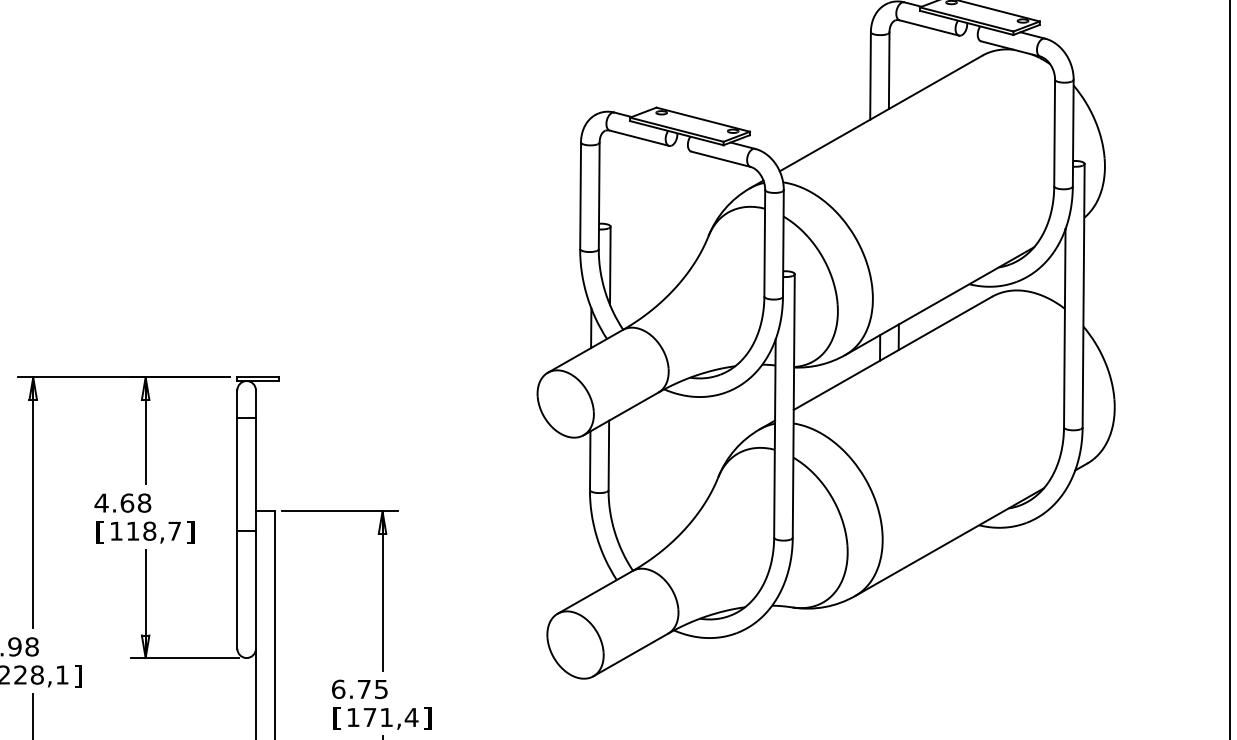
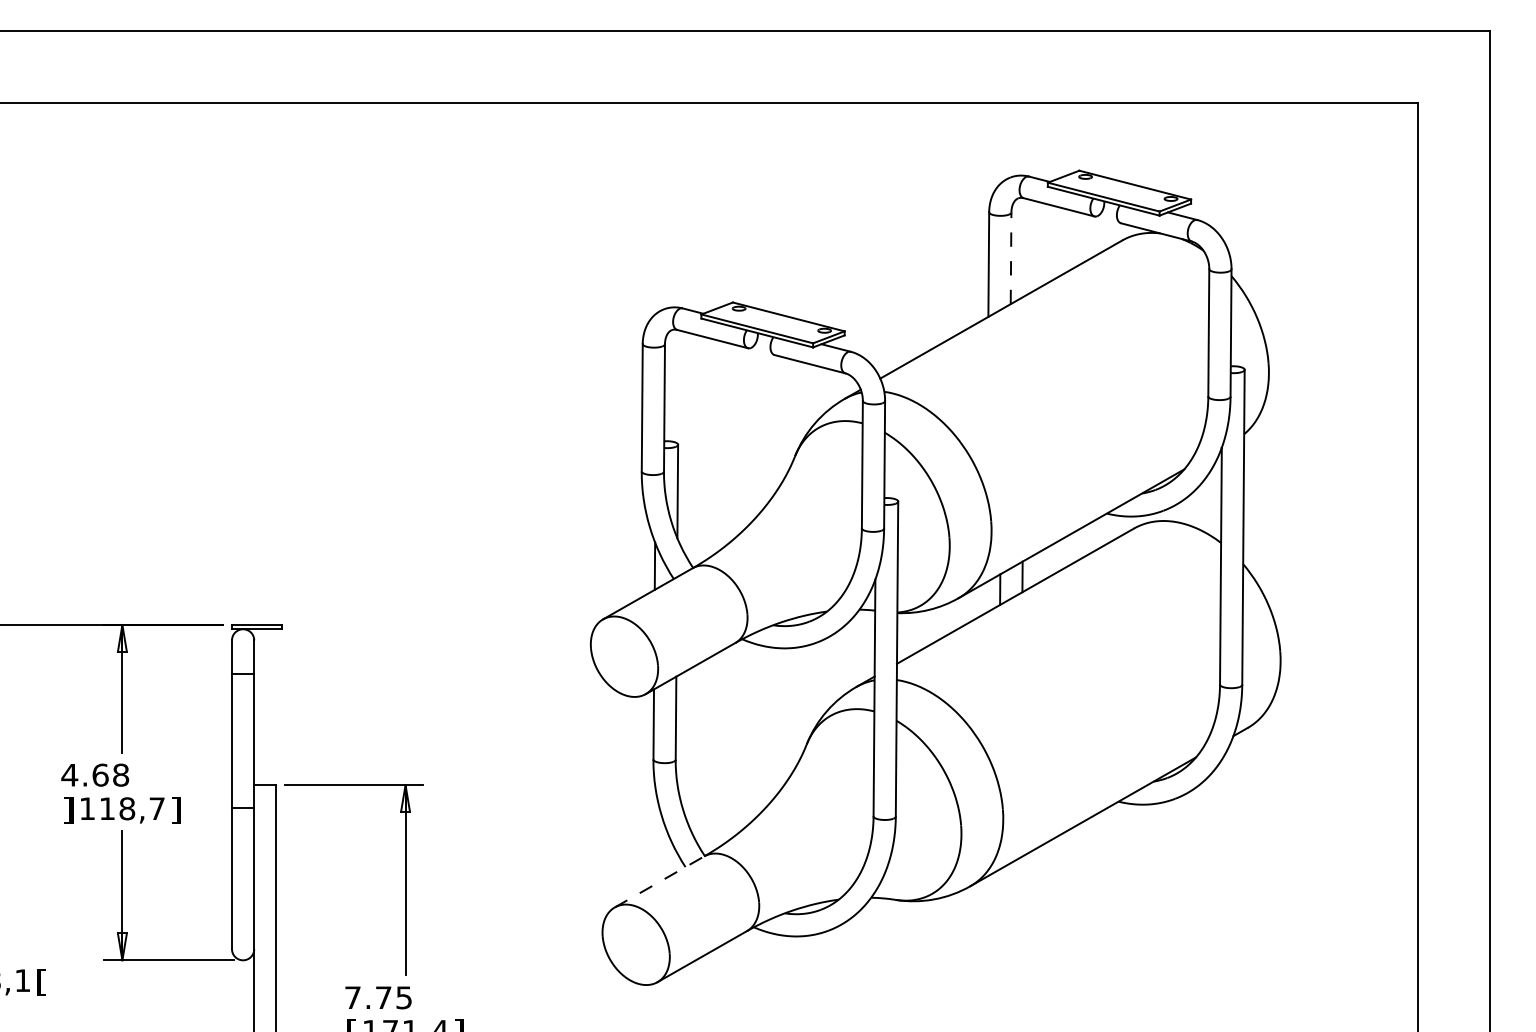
line: (889, 70) -> (1011, 258), solid -> dashed
text: (100, 532) -> (68, 810), [ -> ]
line: (595, 592) -> (660, 881), solid -> dashed
text: (77, 676) -> (41, 982), ] -> [
text: (339, 689) -> (353, 997), 6.75 -> 7.75

